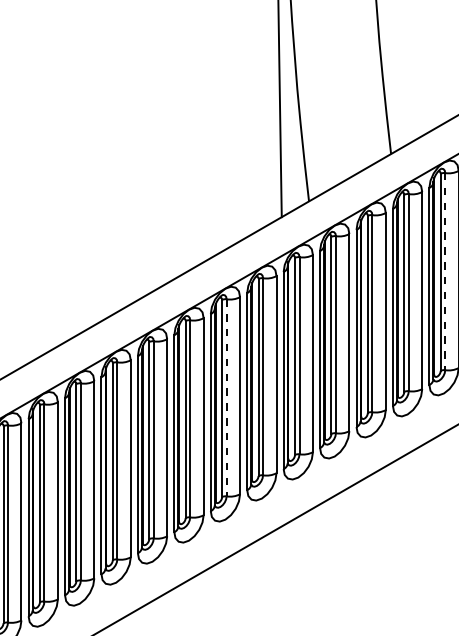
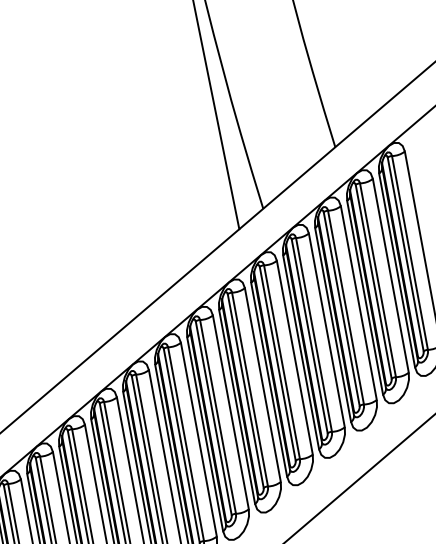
line: (445, 271) -> (410, 252), dashed -> solid
line: (226, 397) -> (217, 416), dashed -> solid

